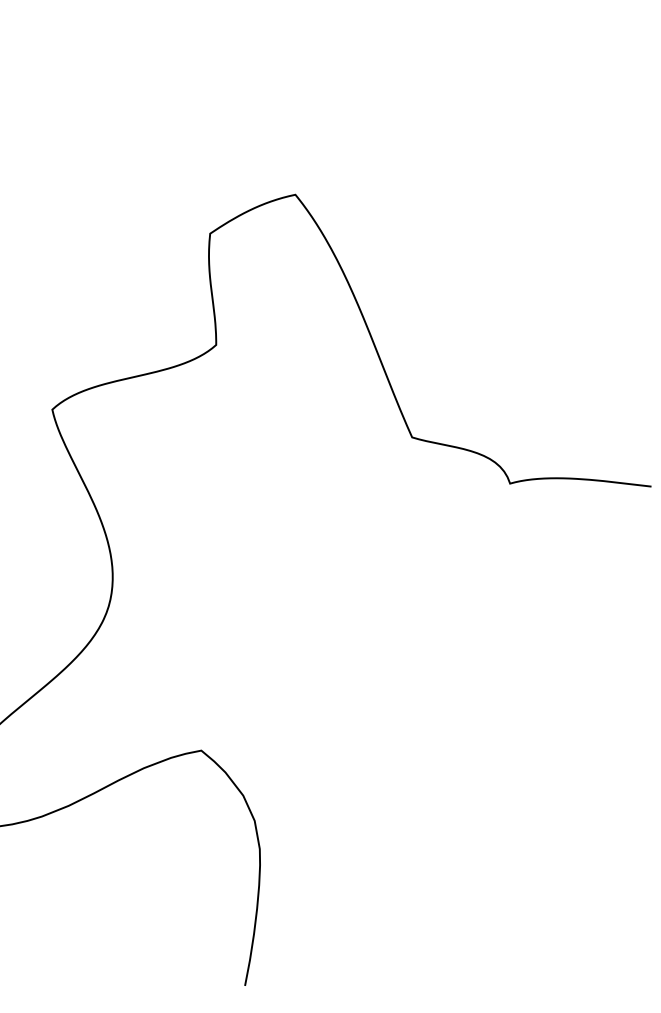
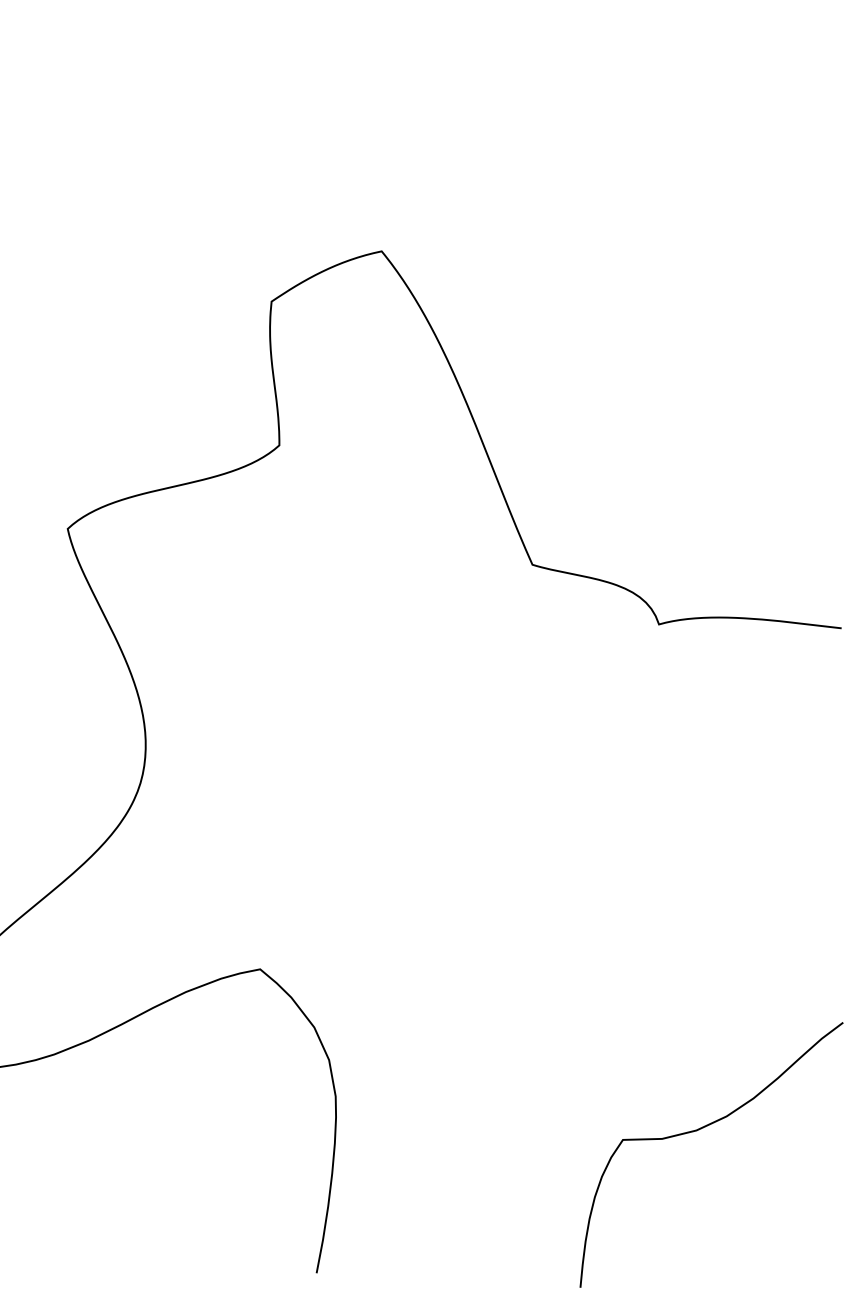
curve: (541, 875) -> (699, 1130), added

